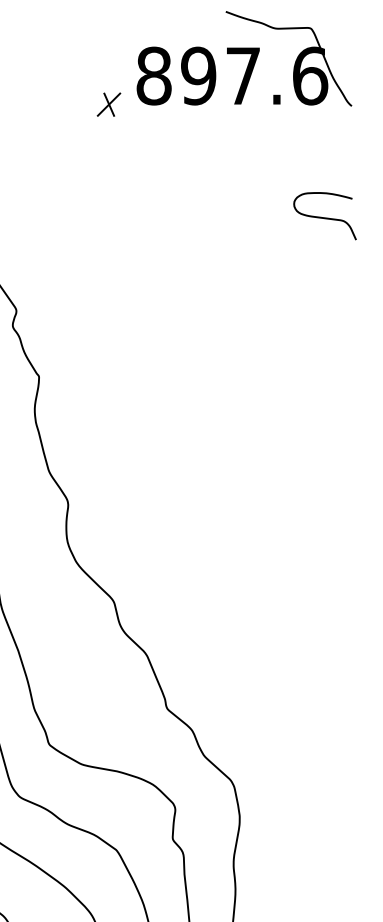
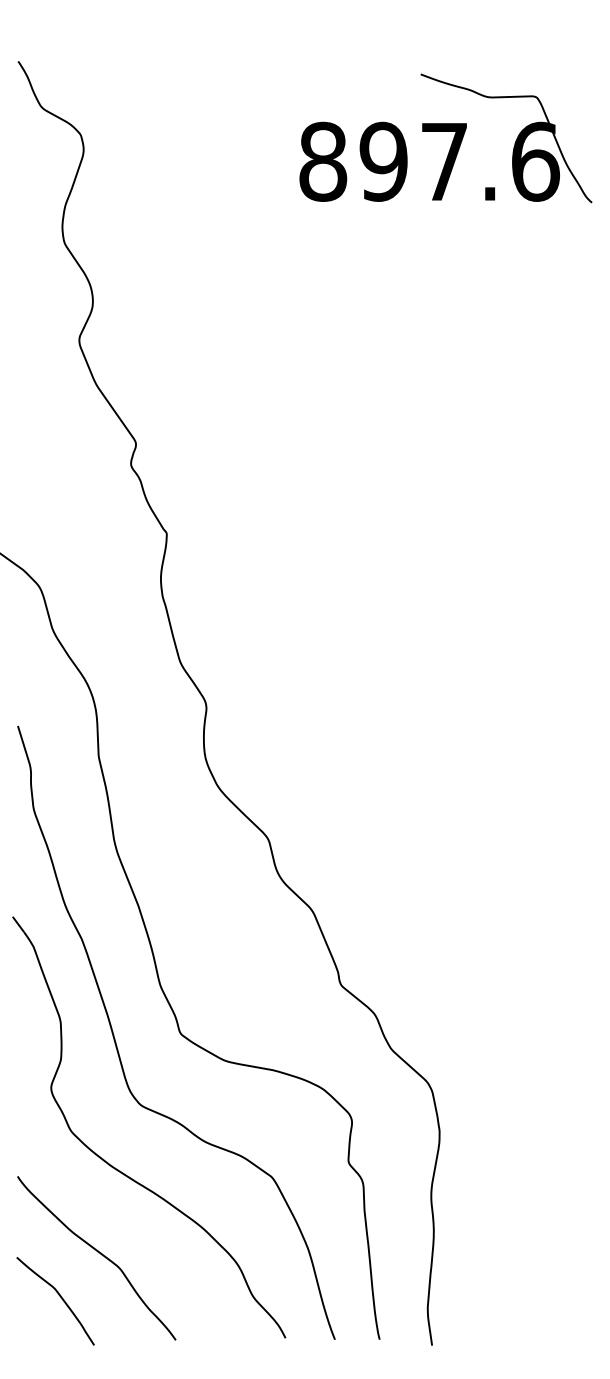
part: (244, 53) -> (445, 131), moved
part: (108, 104) -> (261, 163), removed
curve: (324, 217) -> (555, 317), removed

